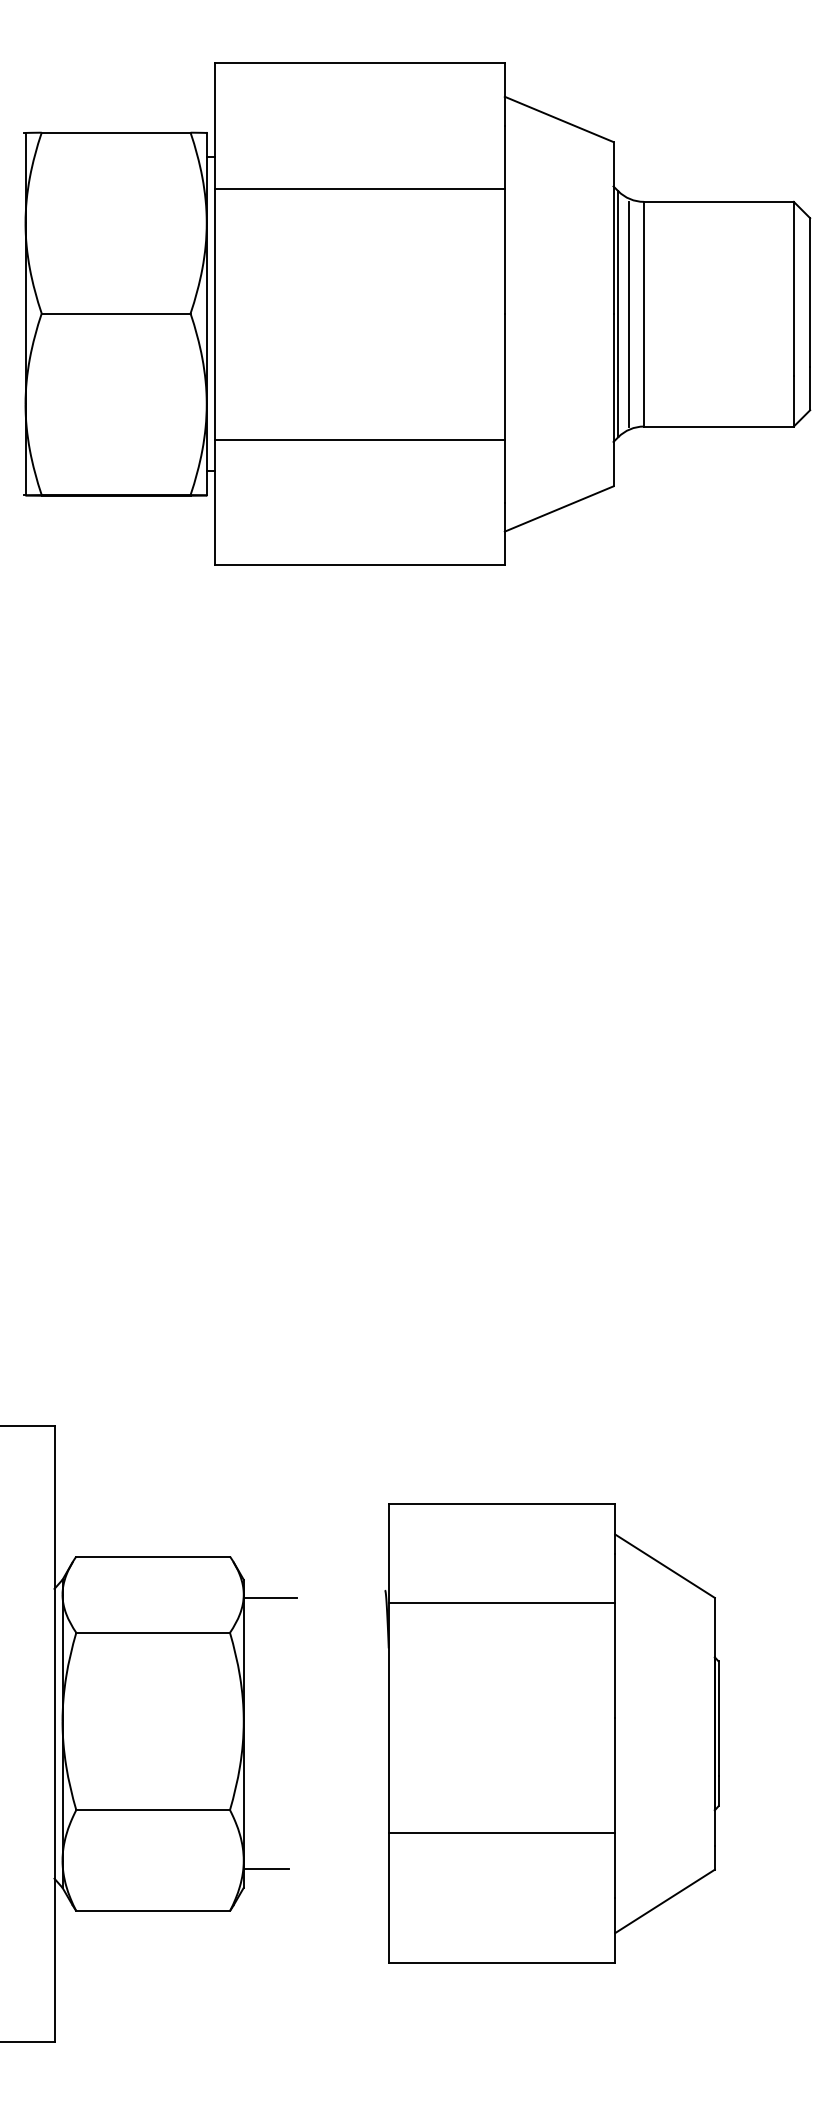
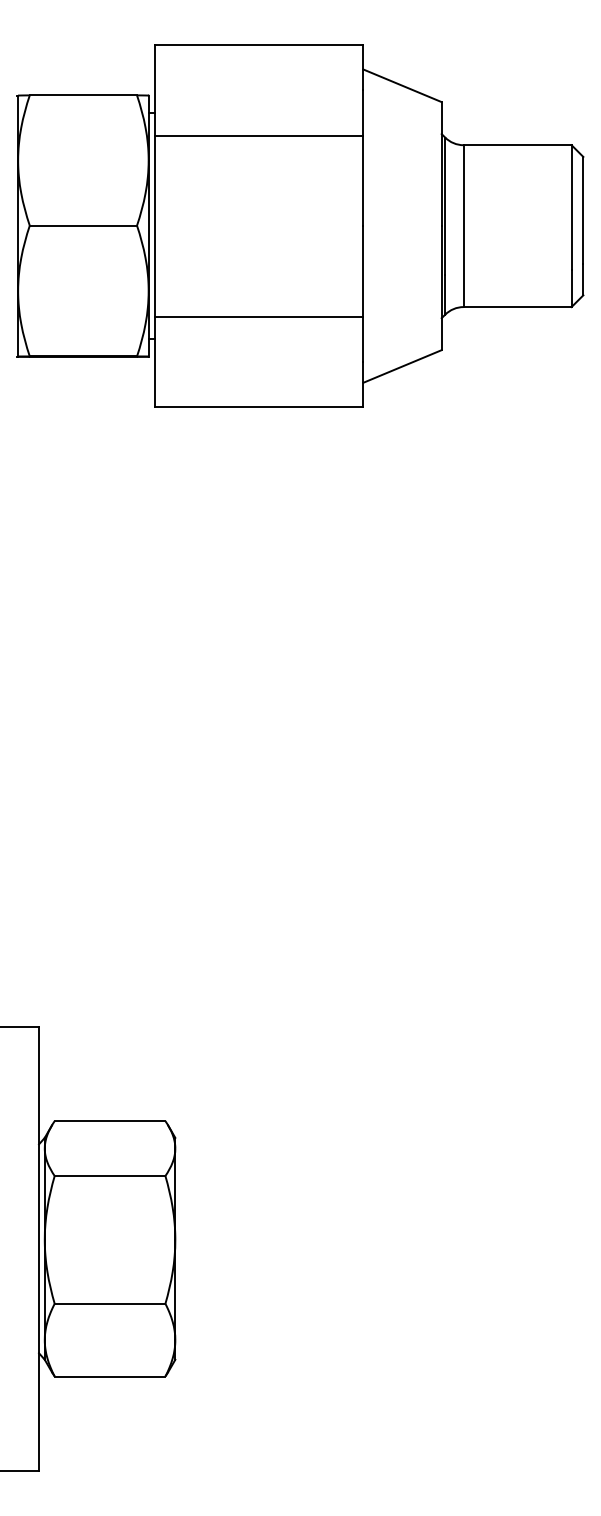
line: (628, 313) -> (452, 225), removed
line: (269, 1598) -> (193, 1151), removed
part: (551, 1733) -> (397, 1248), removed
line: (266, 1869) -> (191, 1346), removed

